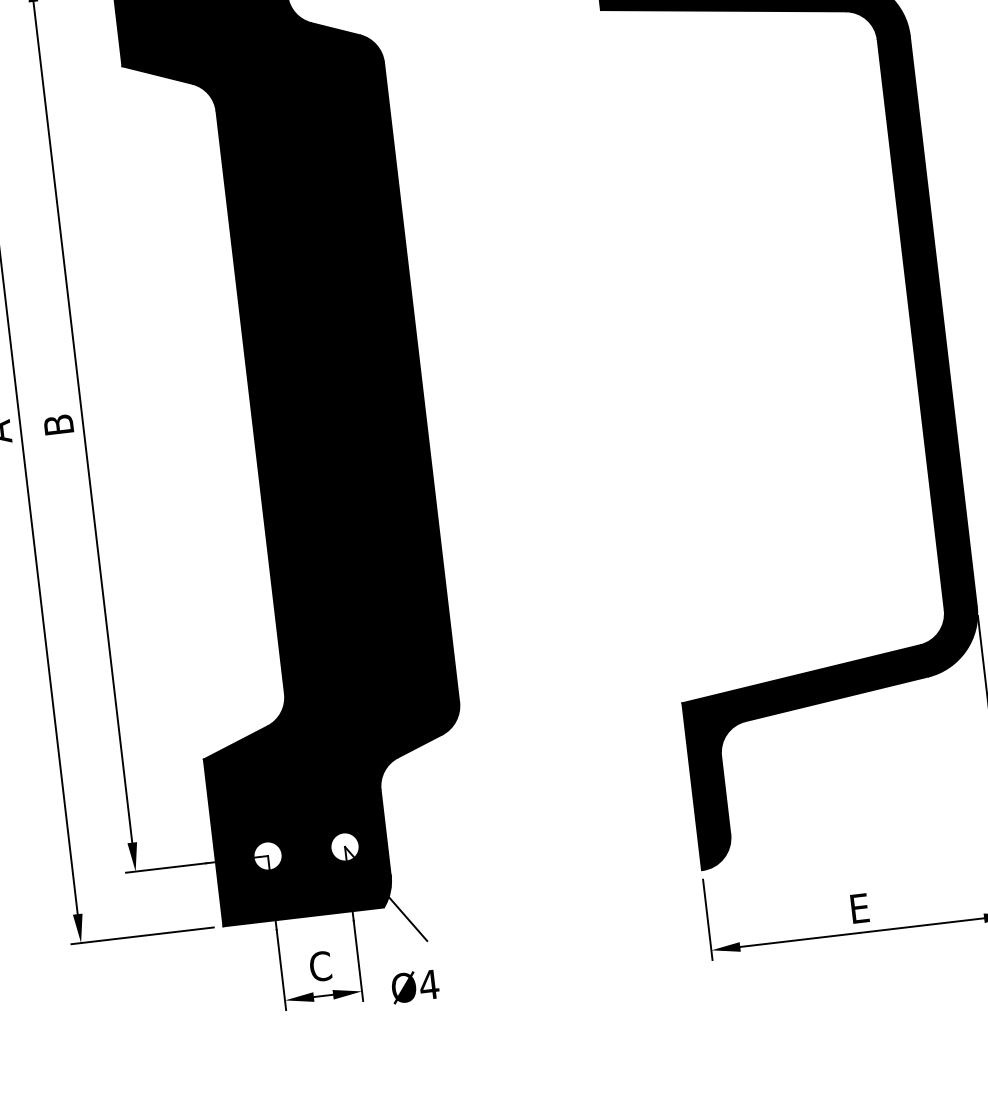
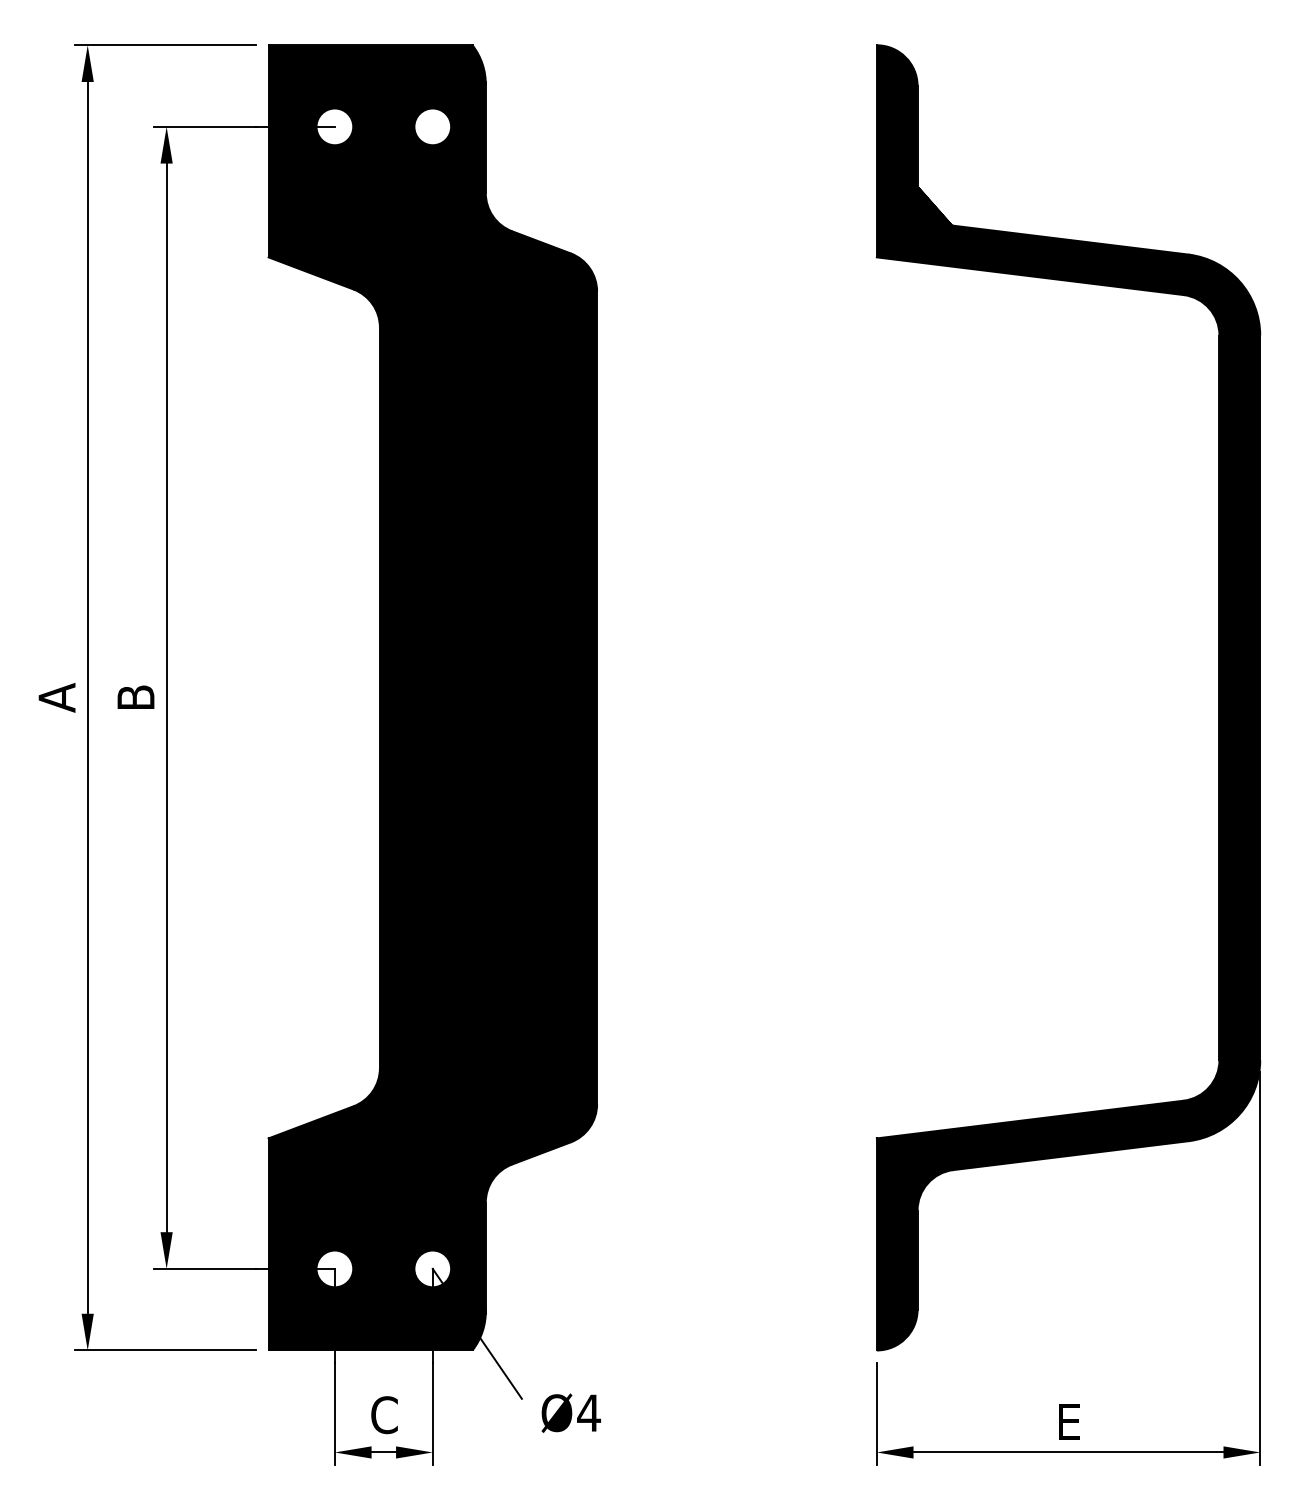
text: (414, 986) -> (570, 1412), moved

